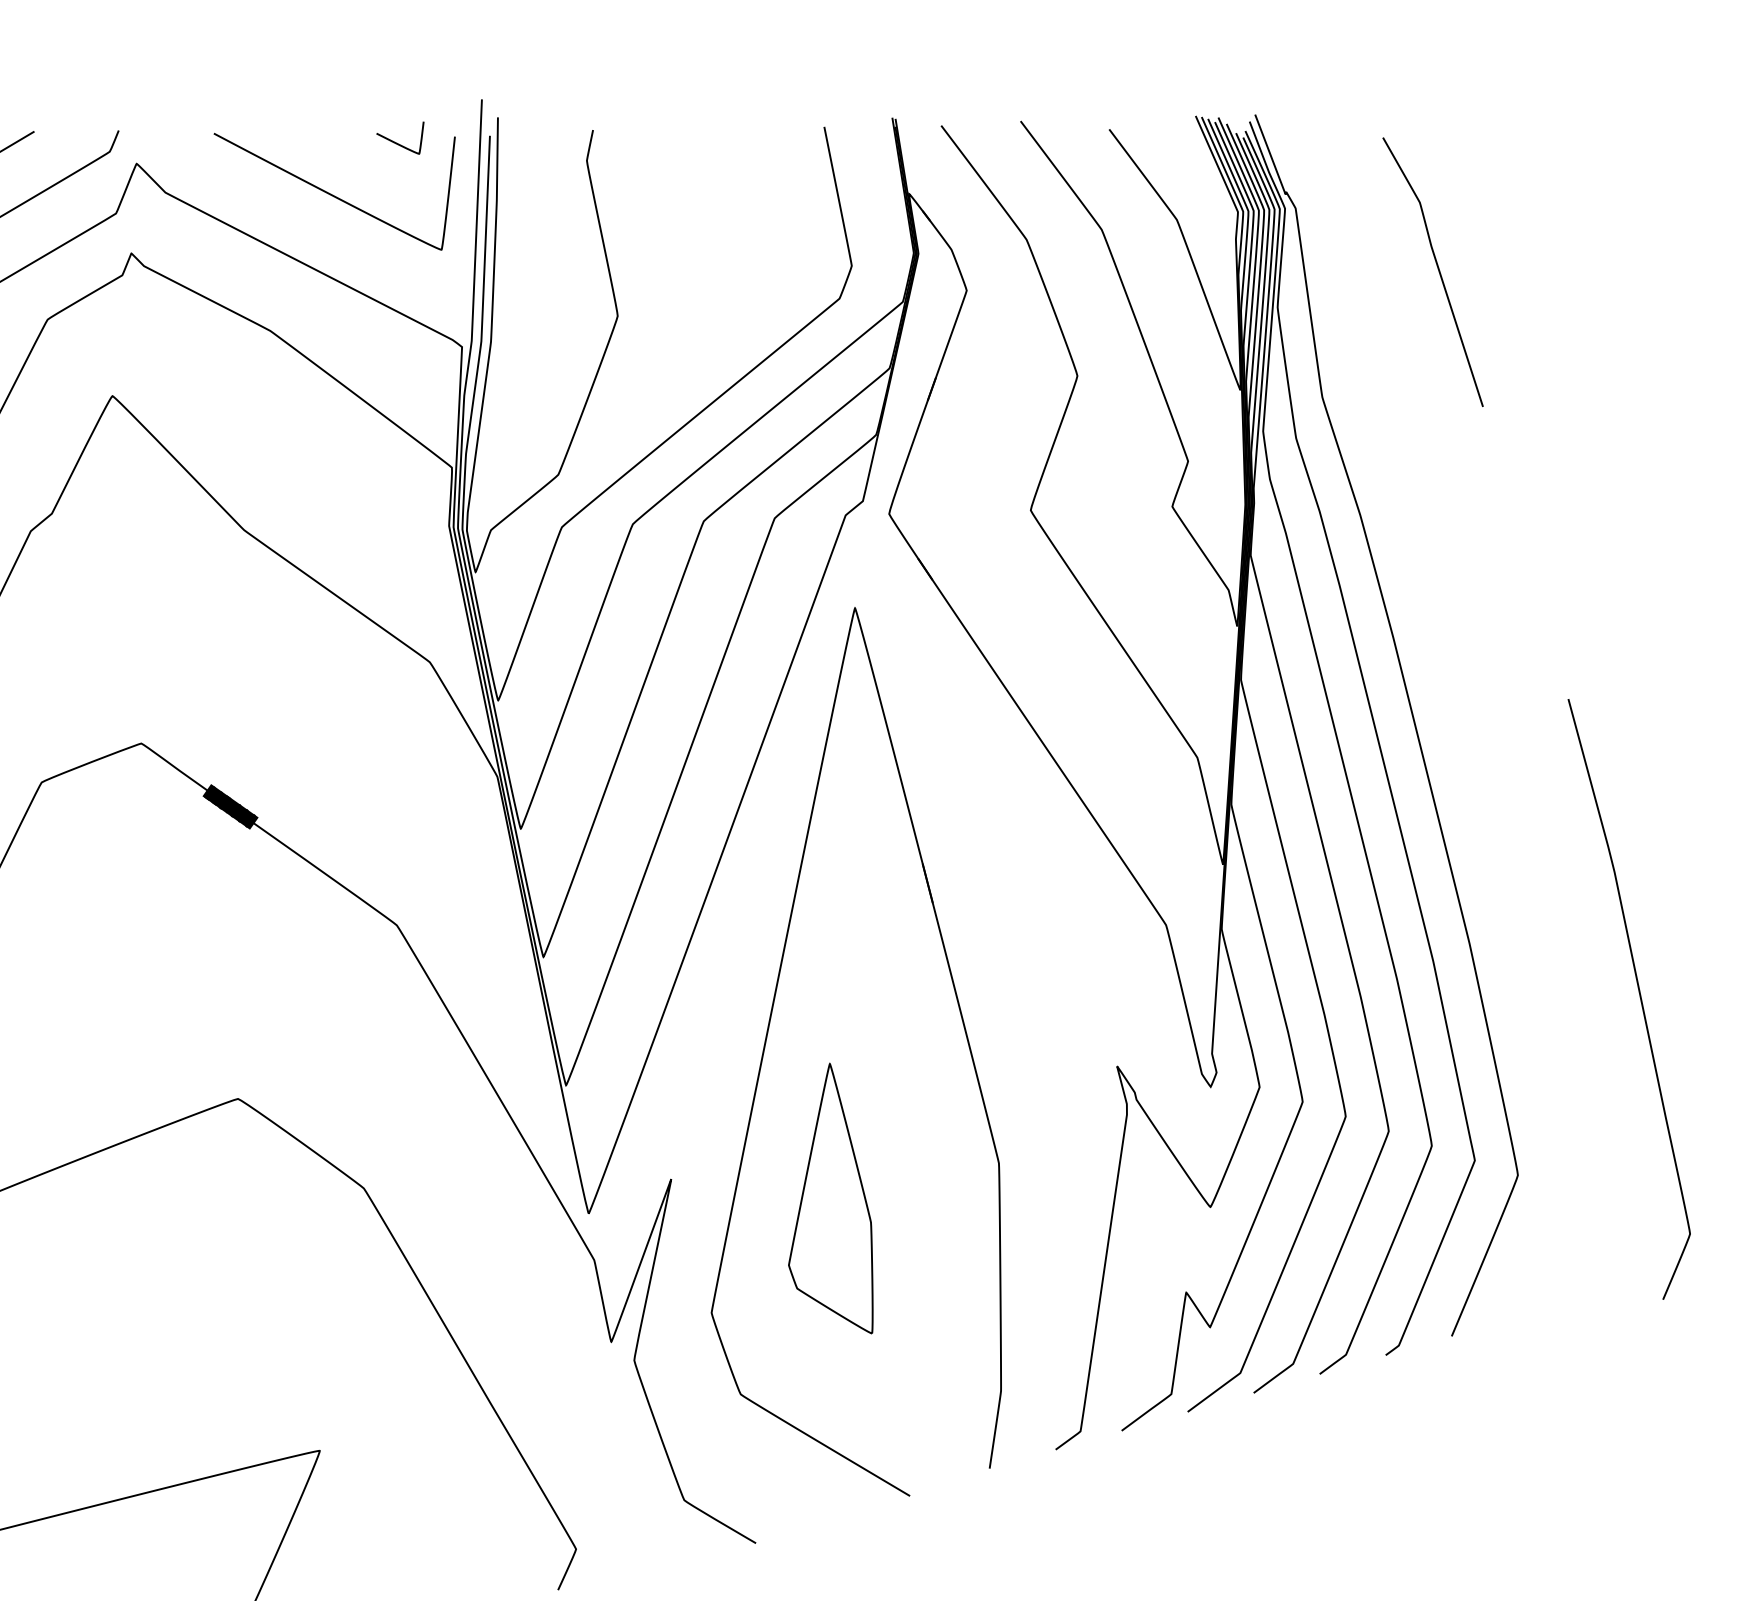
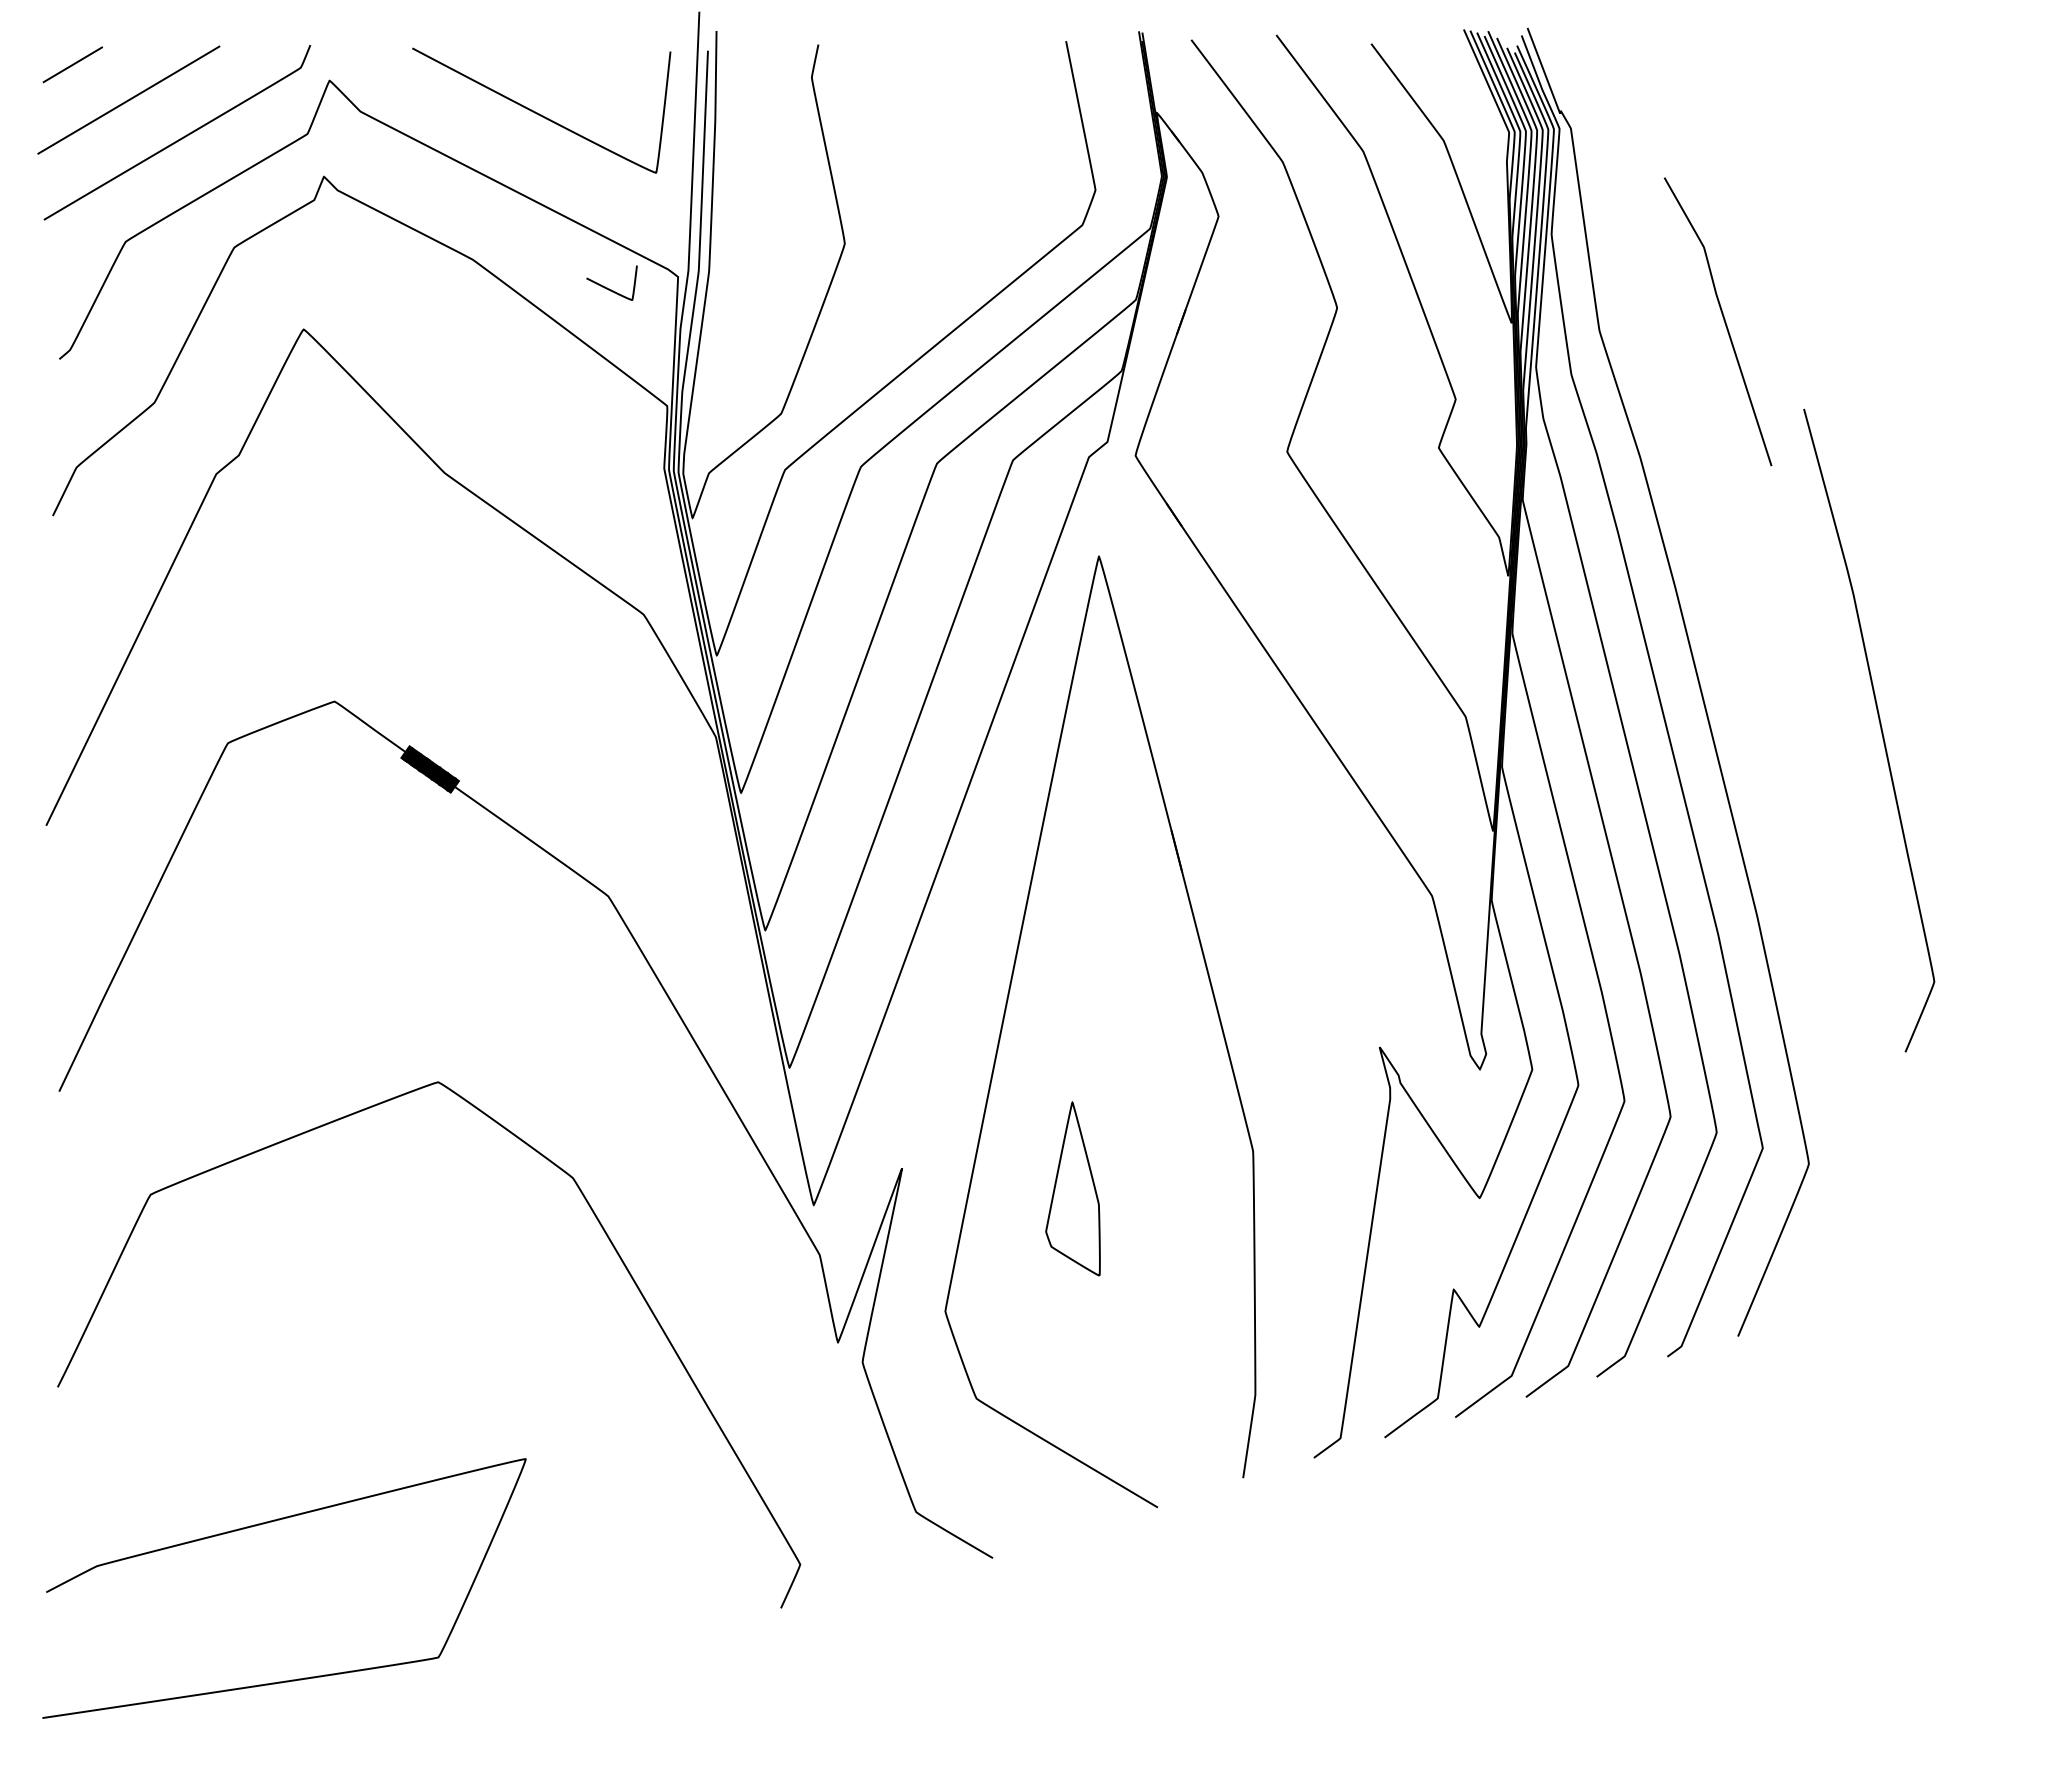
curve: (398, 143) -> (609, 288), moved
curve: (1438, 270) -> (1723, 320), moved
curve: (1639, 998) -> (1880, 729), moved
part: (830, 1198) -> (1072, 1188), size x0.6

